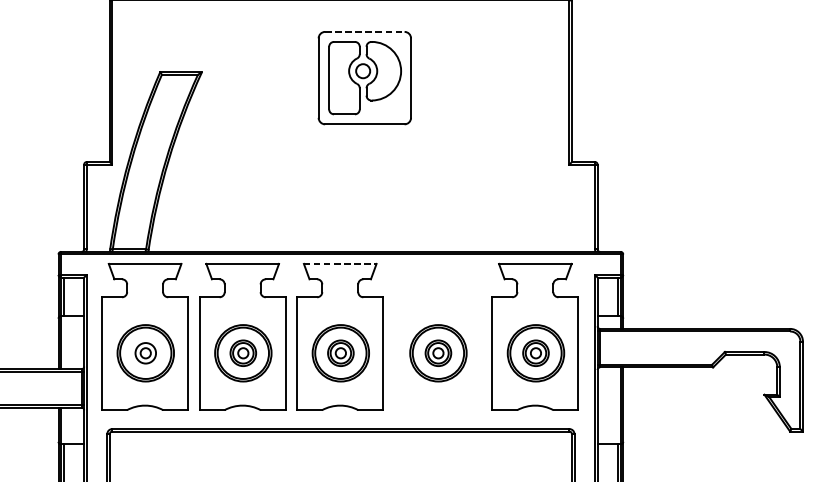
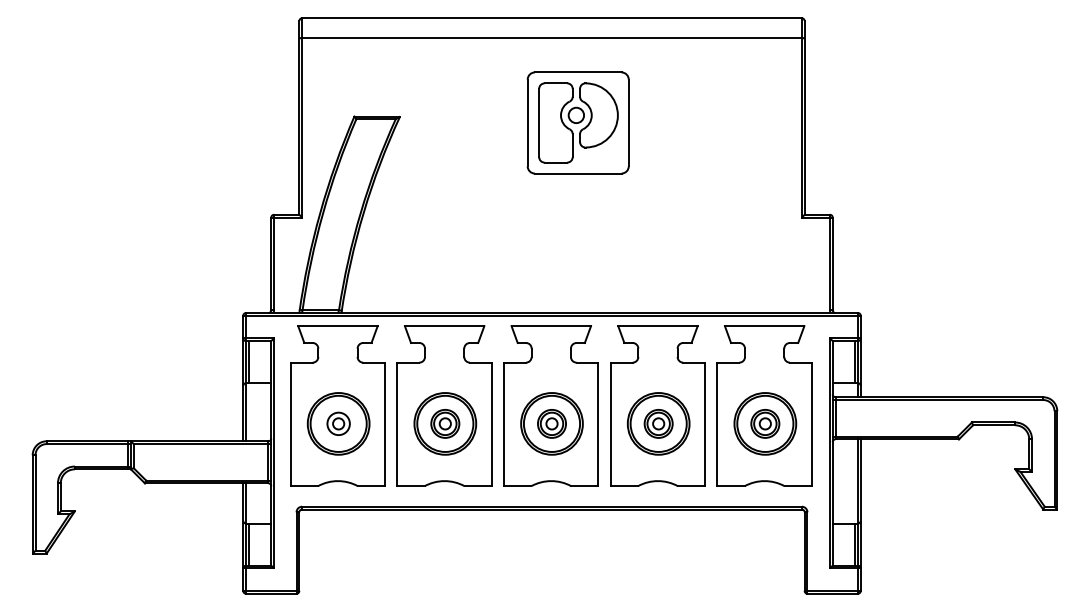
line: (365, 31) -> (578, 72), dashed -> solid
line: (340, 264) -> (551, 326), dashed -> solid
part: (437, 336) -> (657, 405), added

